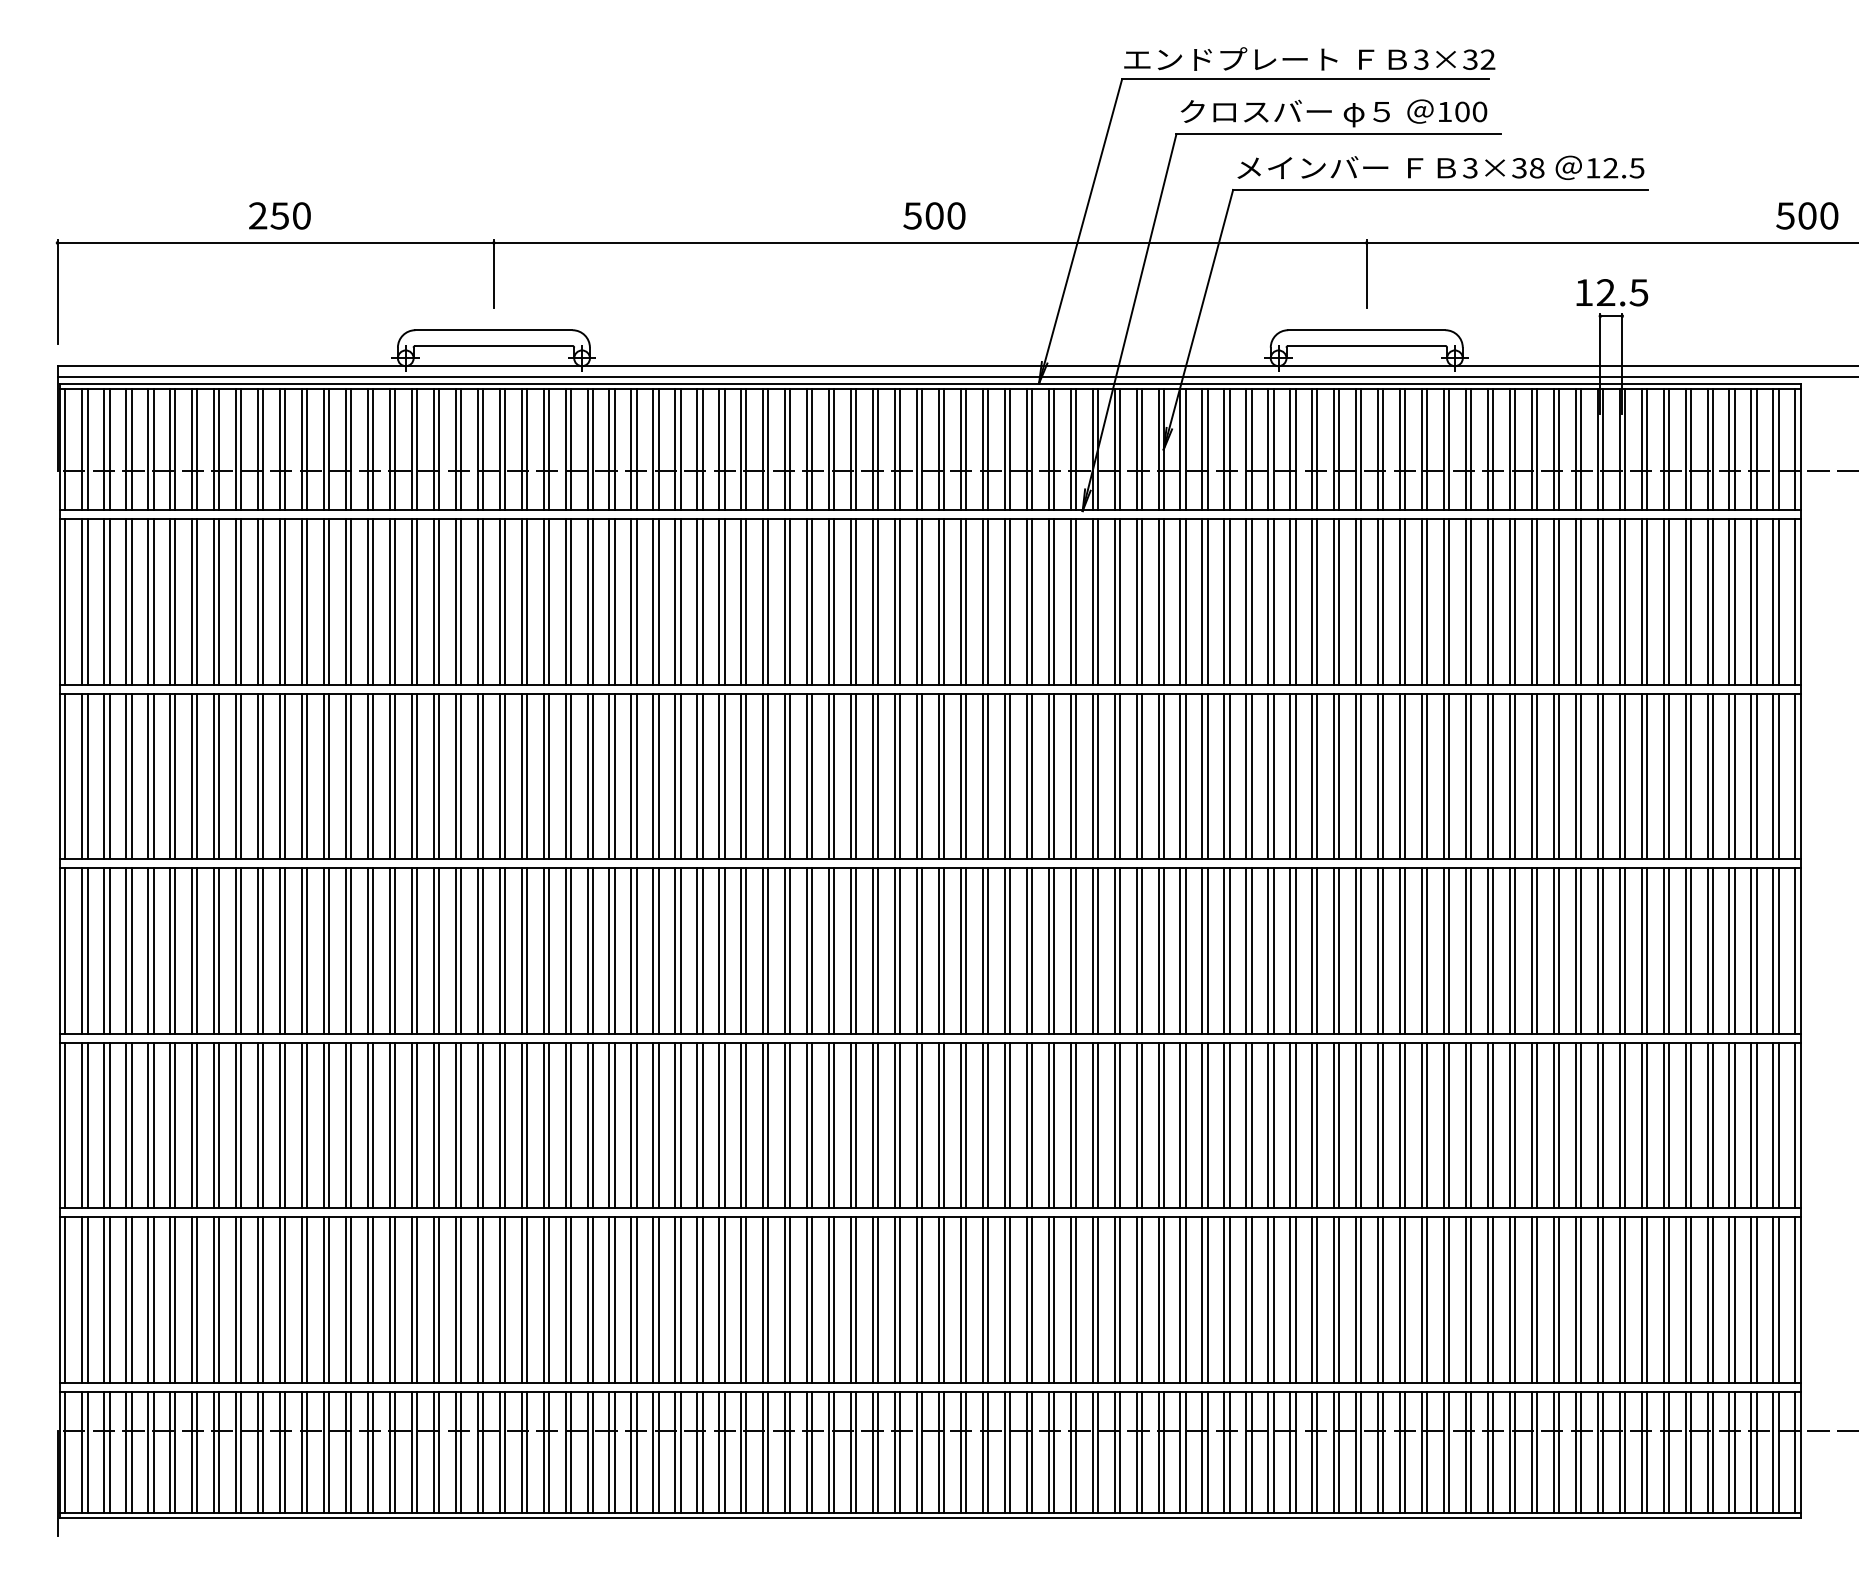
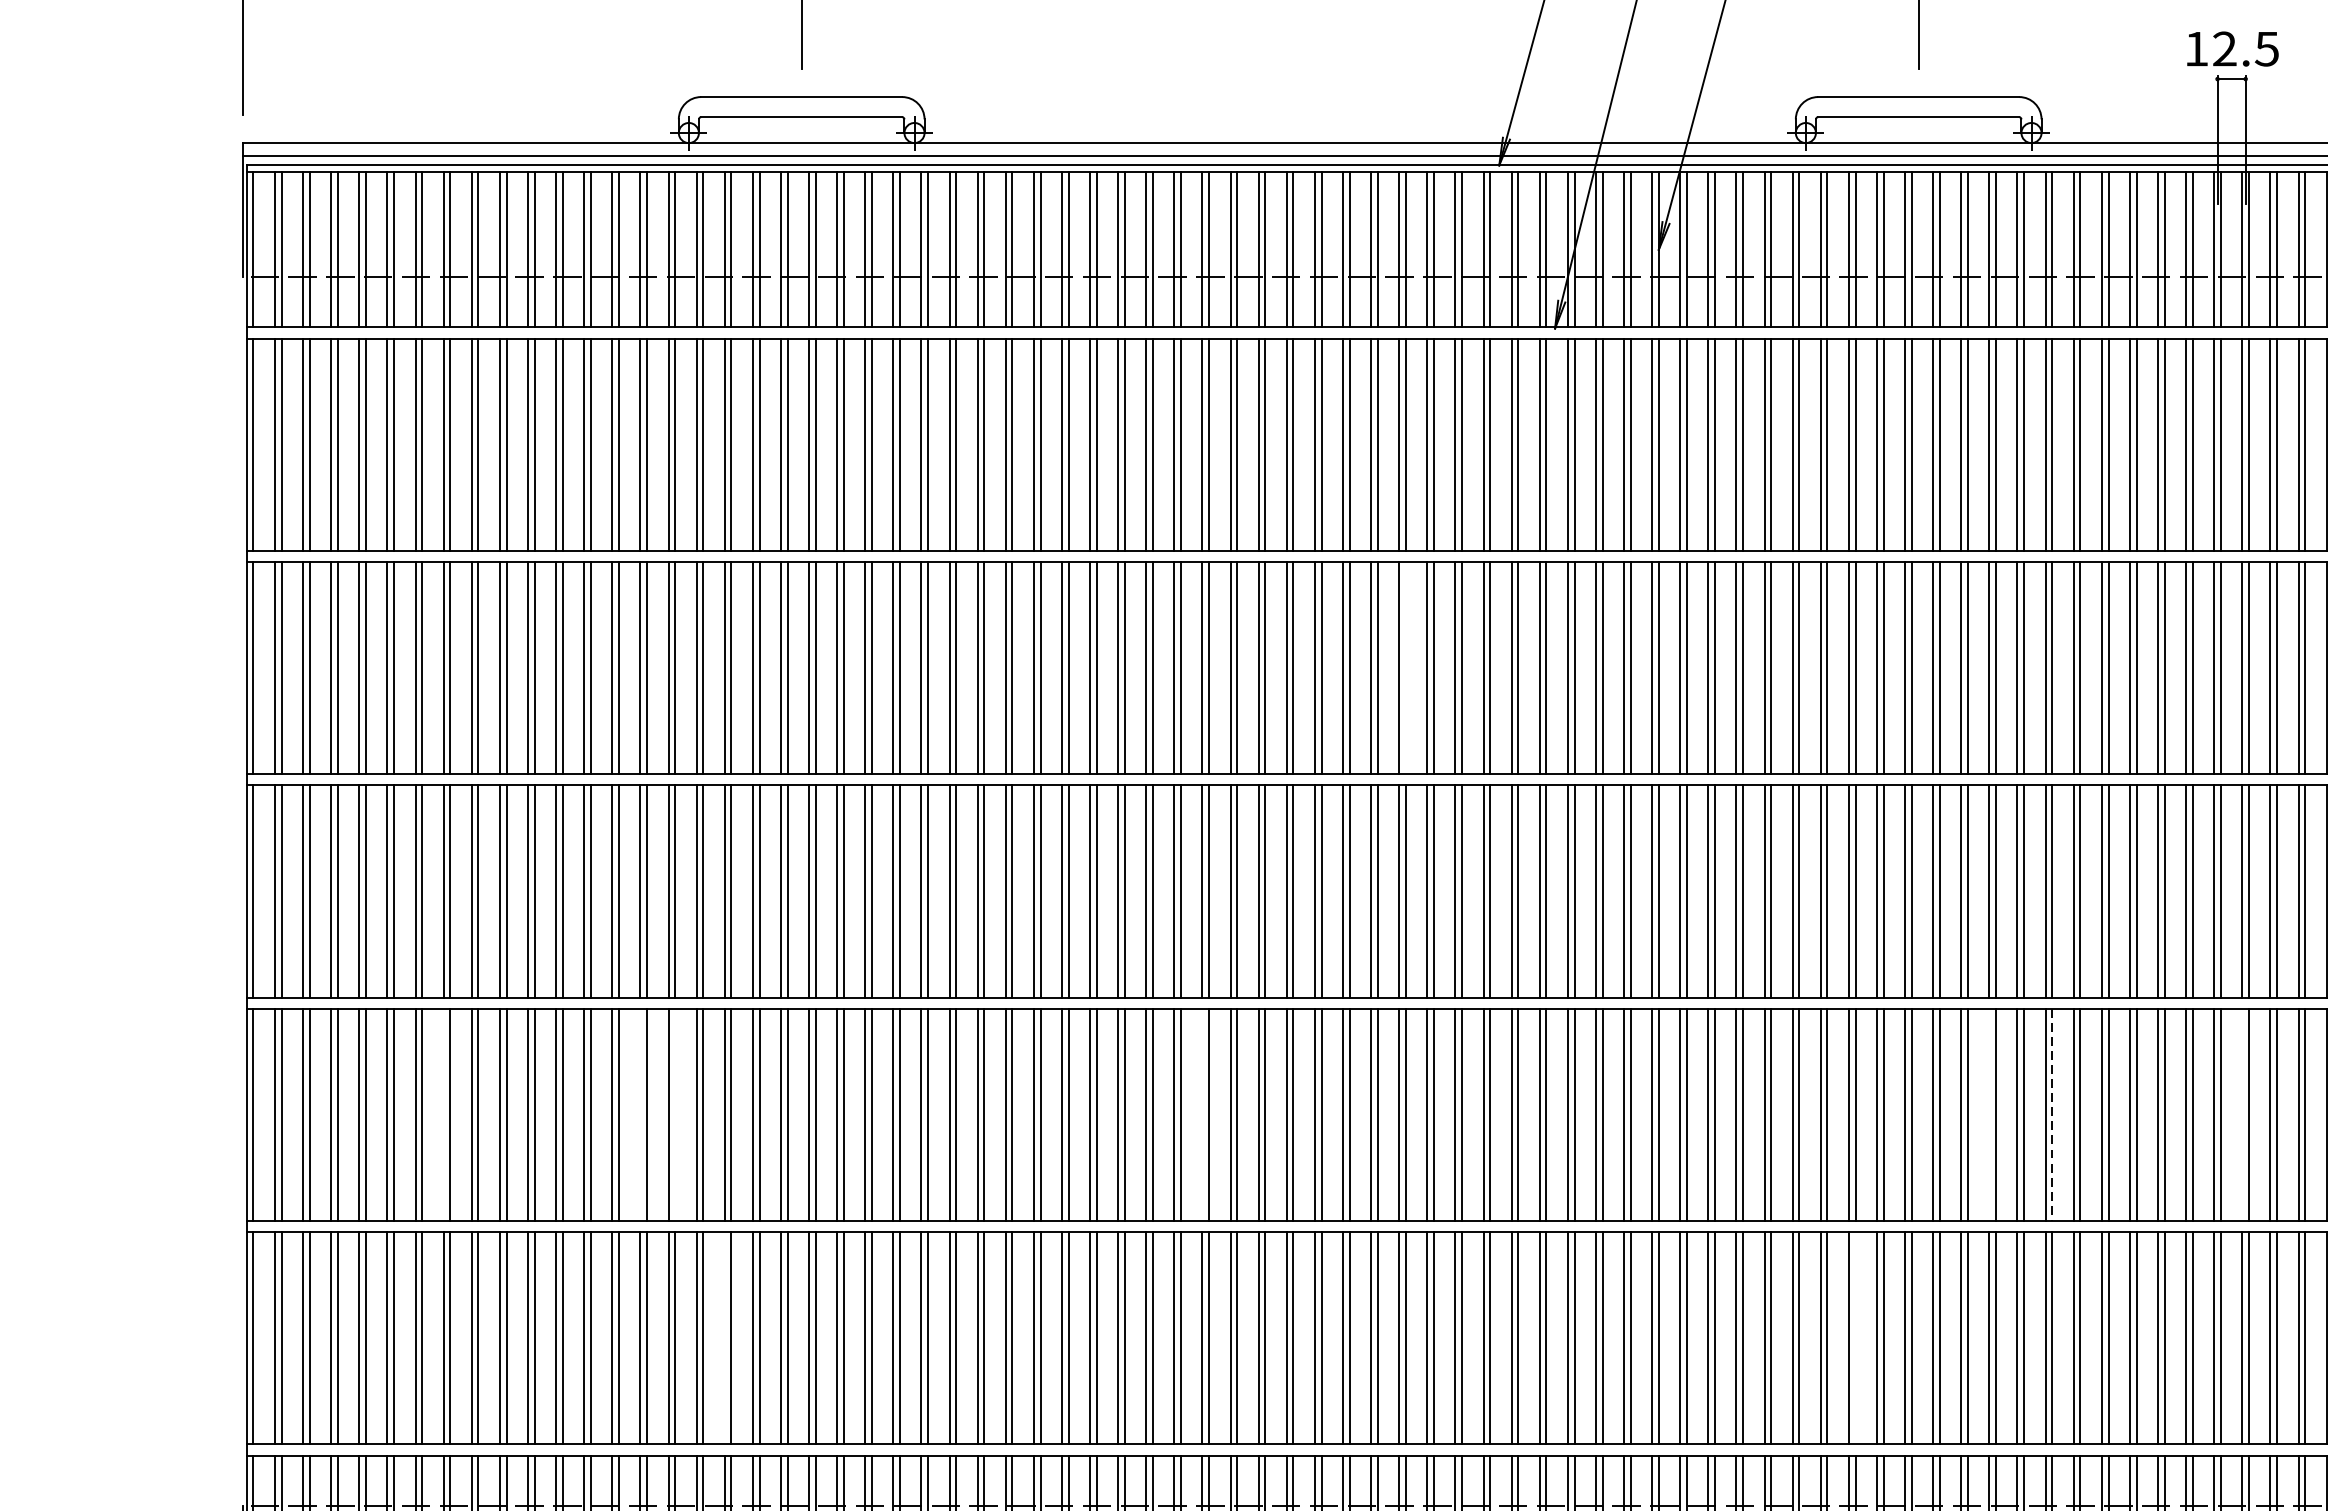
line: (966, 776) -> (1406, 668), removed
line: (214, 1125) -> (444, 1114), removed
line: (367, 1125) -> (639, 1114), removed
line: (395, 1125) -> (675, 1114), removed
line: (807, 1125) -> (1202, 1114), removed
line: (1422, 1125) -> (1989, 1114), removed
line: (1471, 1125) -> (2052, 1114), solid -> dashed
line: (1619, 1125) -> (2242, 1114), removed
line: (433, 1300) -> (724, 1338), removed
line: (1317, 1300) -> (1855, 1338), removed

